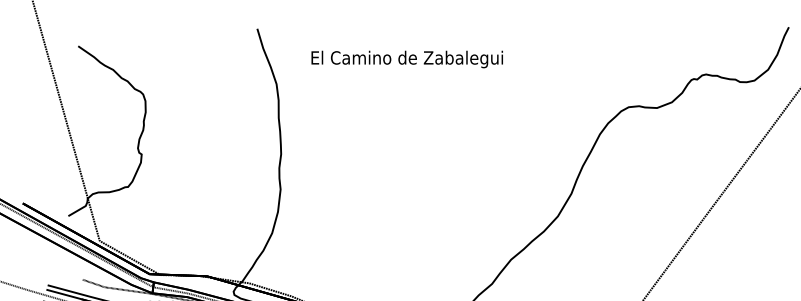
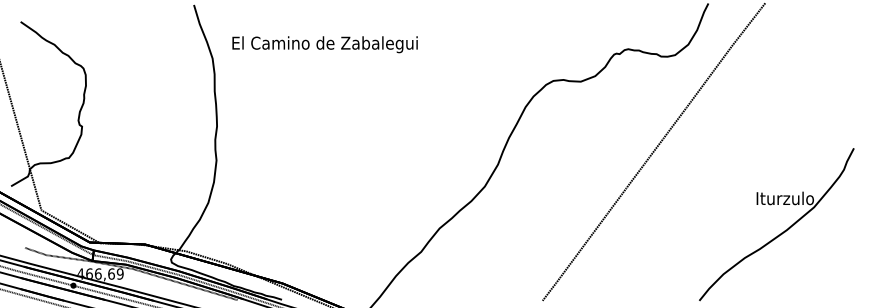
text: (406, 59) -> (324, 44), moved

